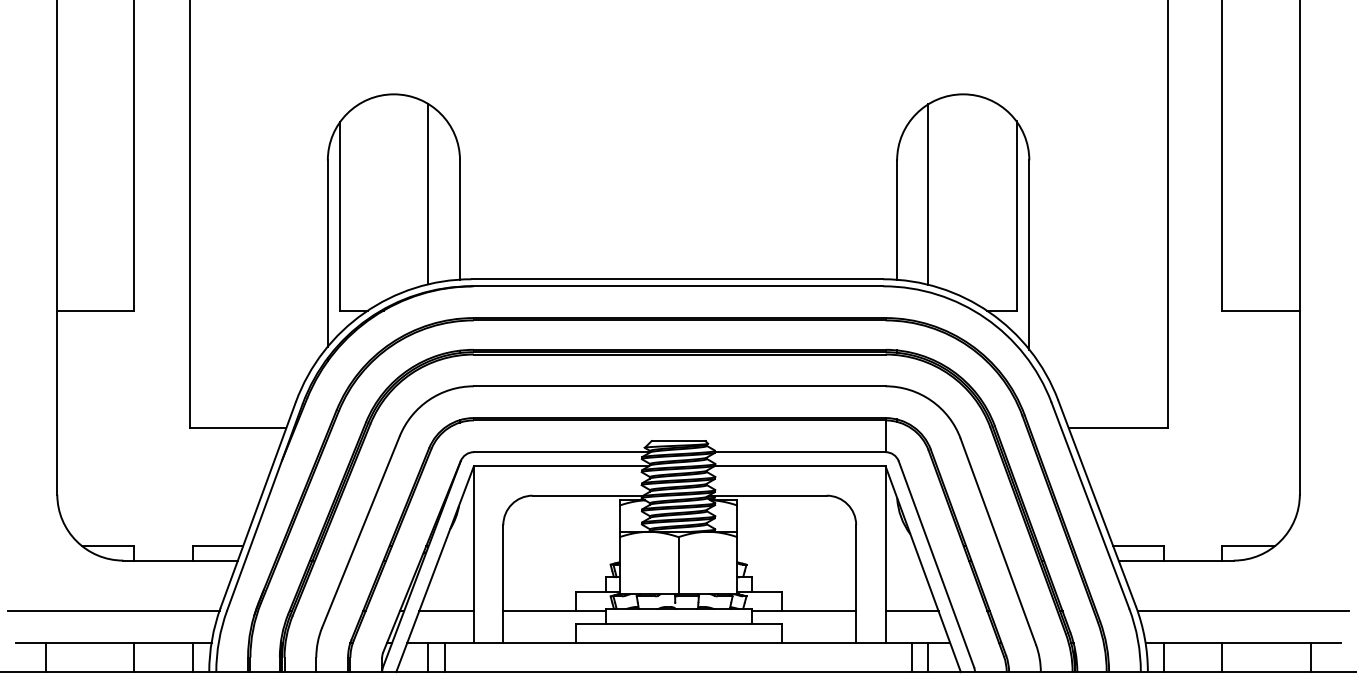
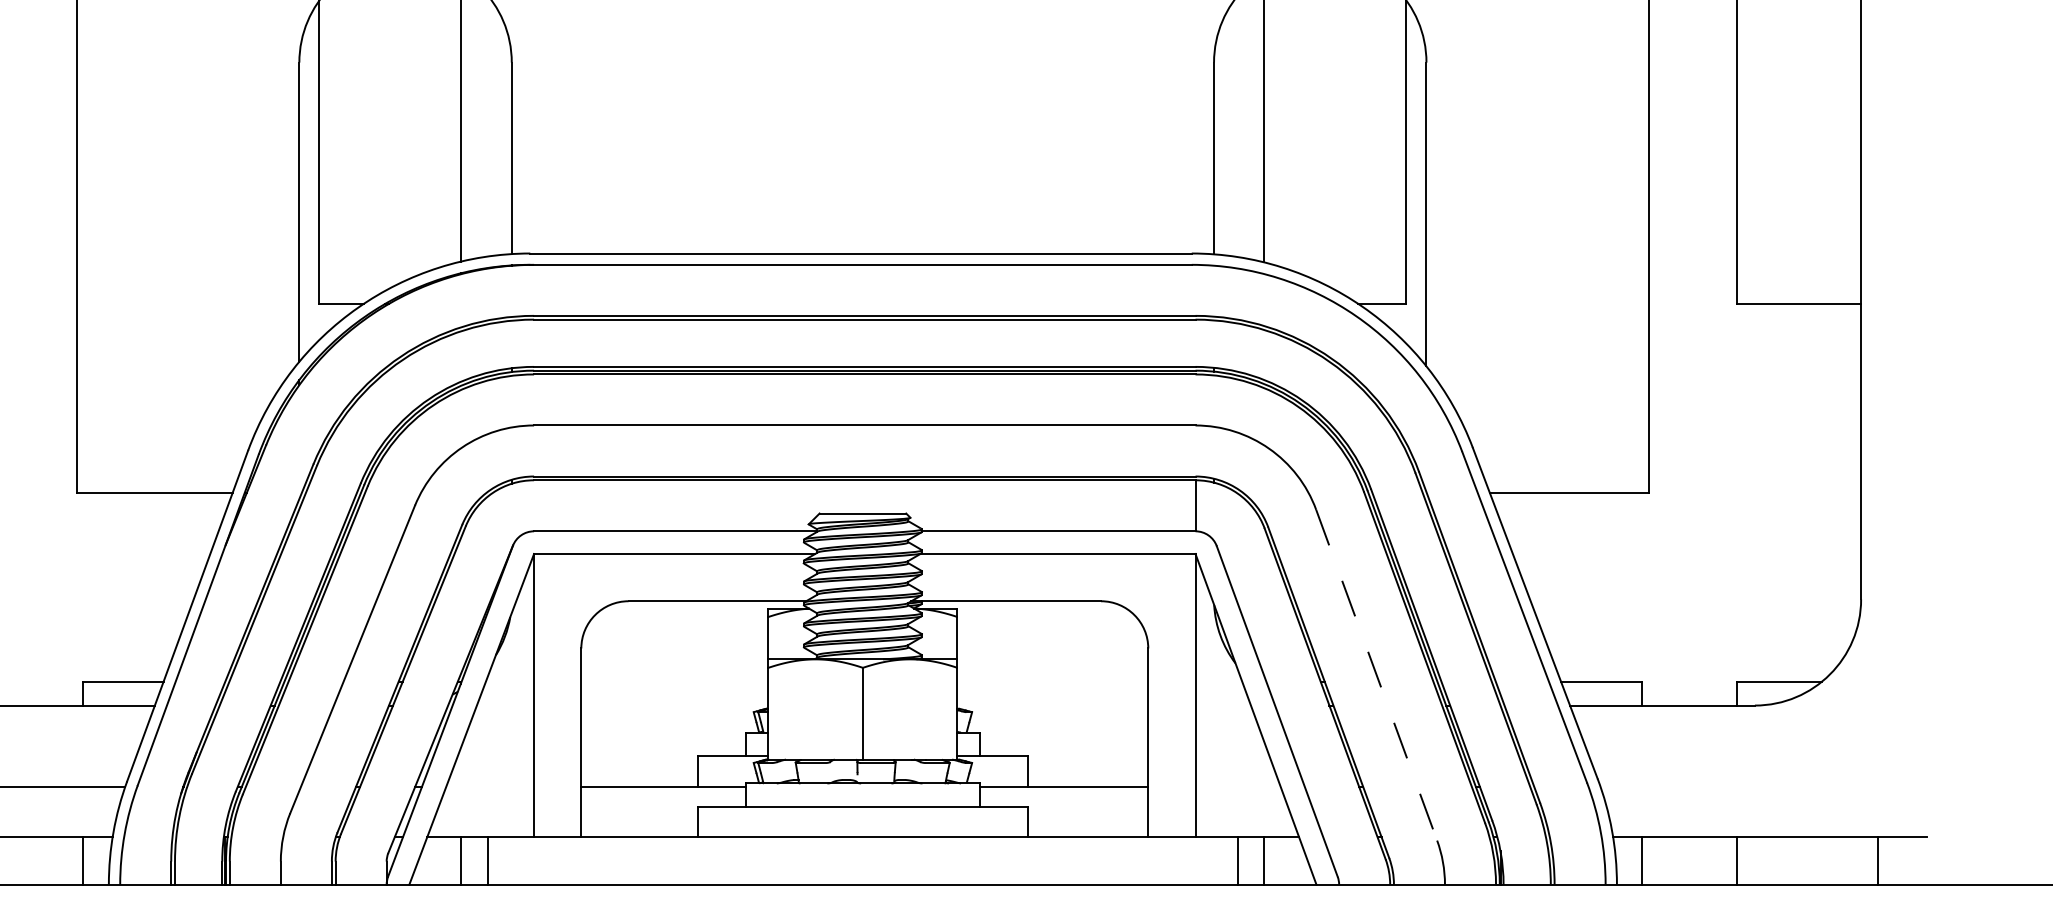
line: (998, 541) -> (1376, 674), solid -> dashed
line: (446, 611) -> (490, 787), removed
line: (911, 611) -> (1237, 787), removed
line: (1242, 611) -> (1768, 787), removed

